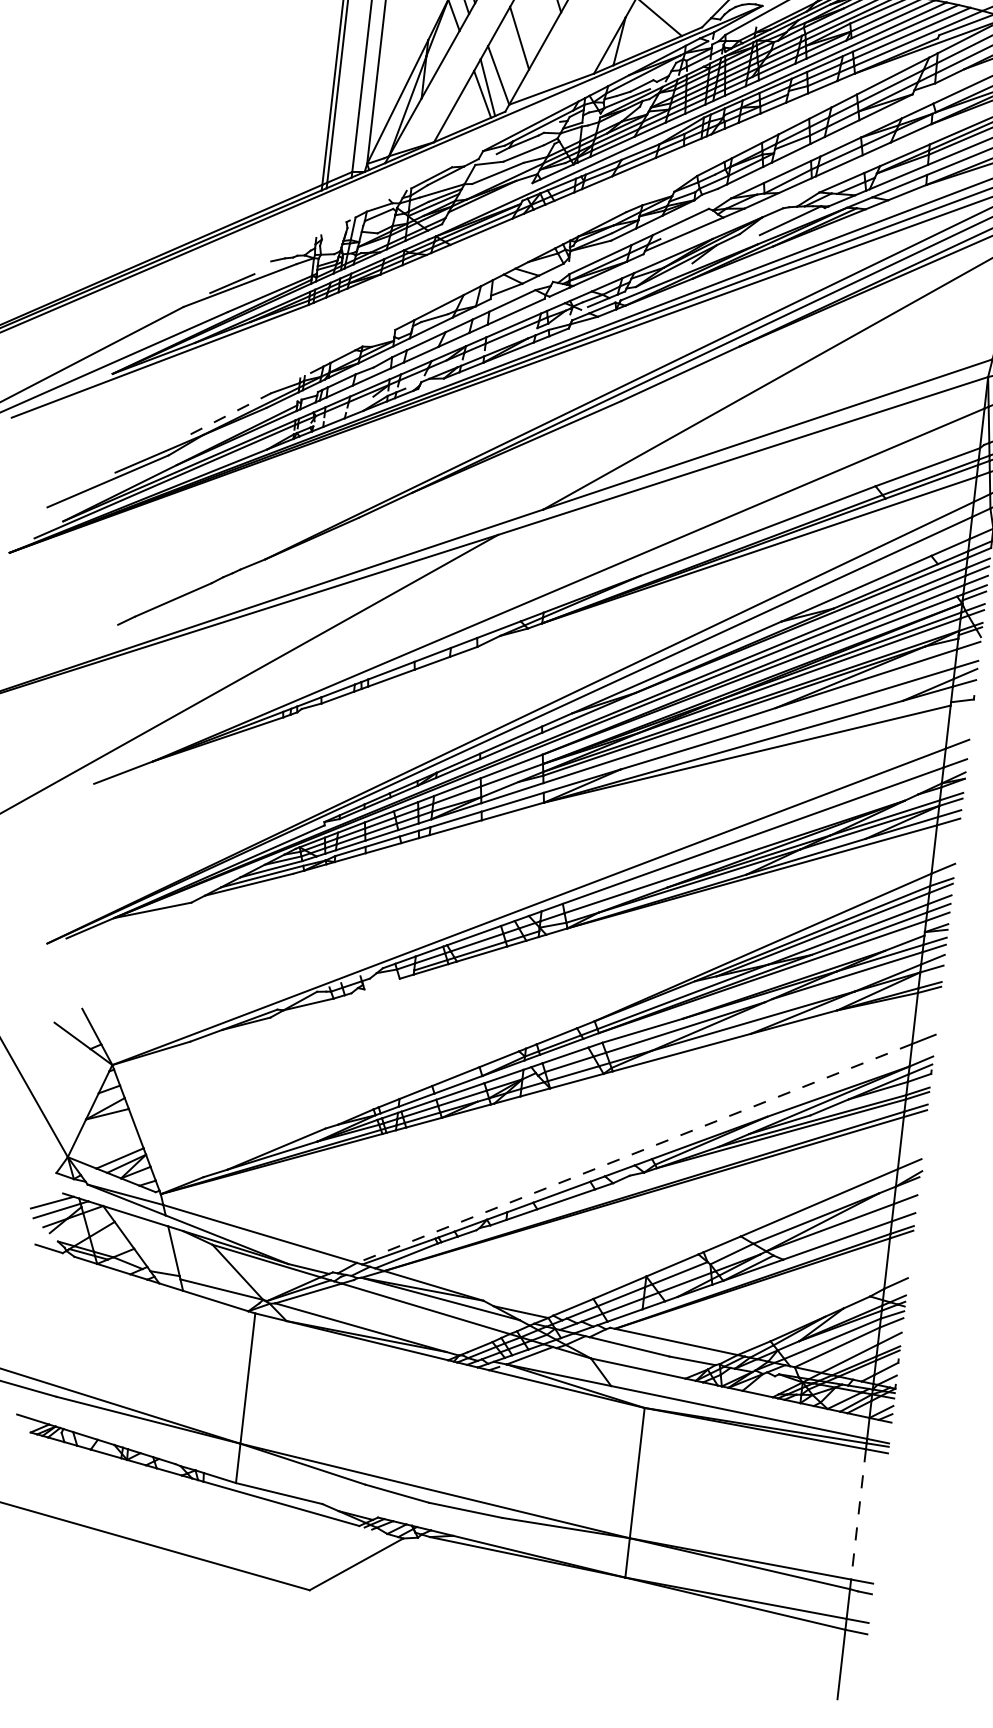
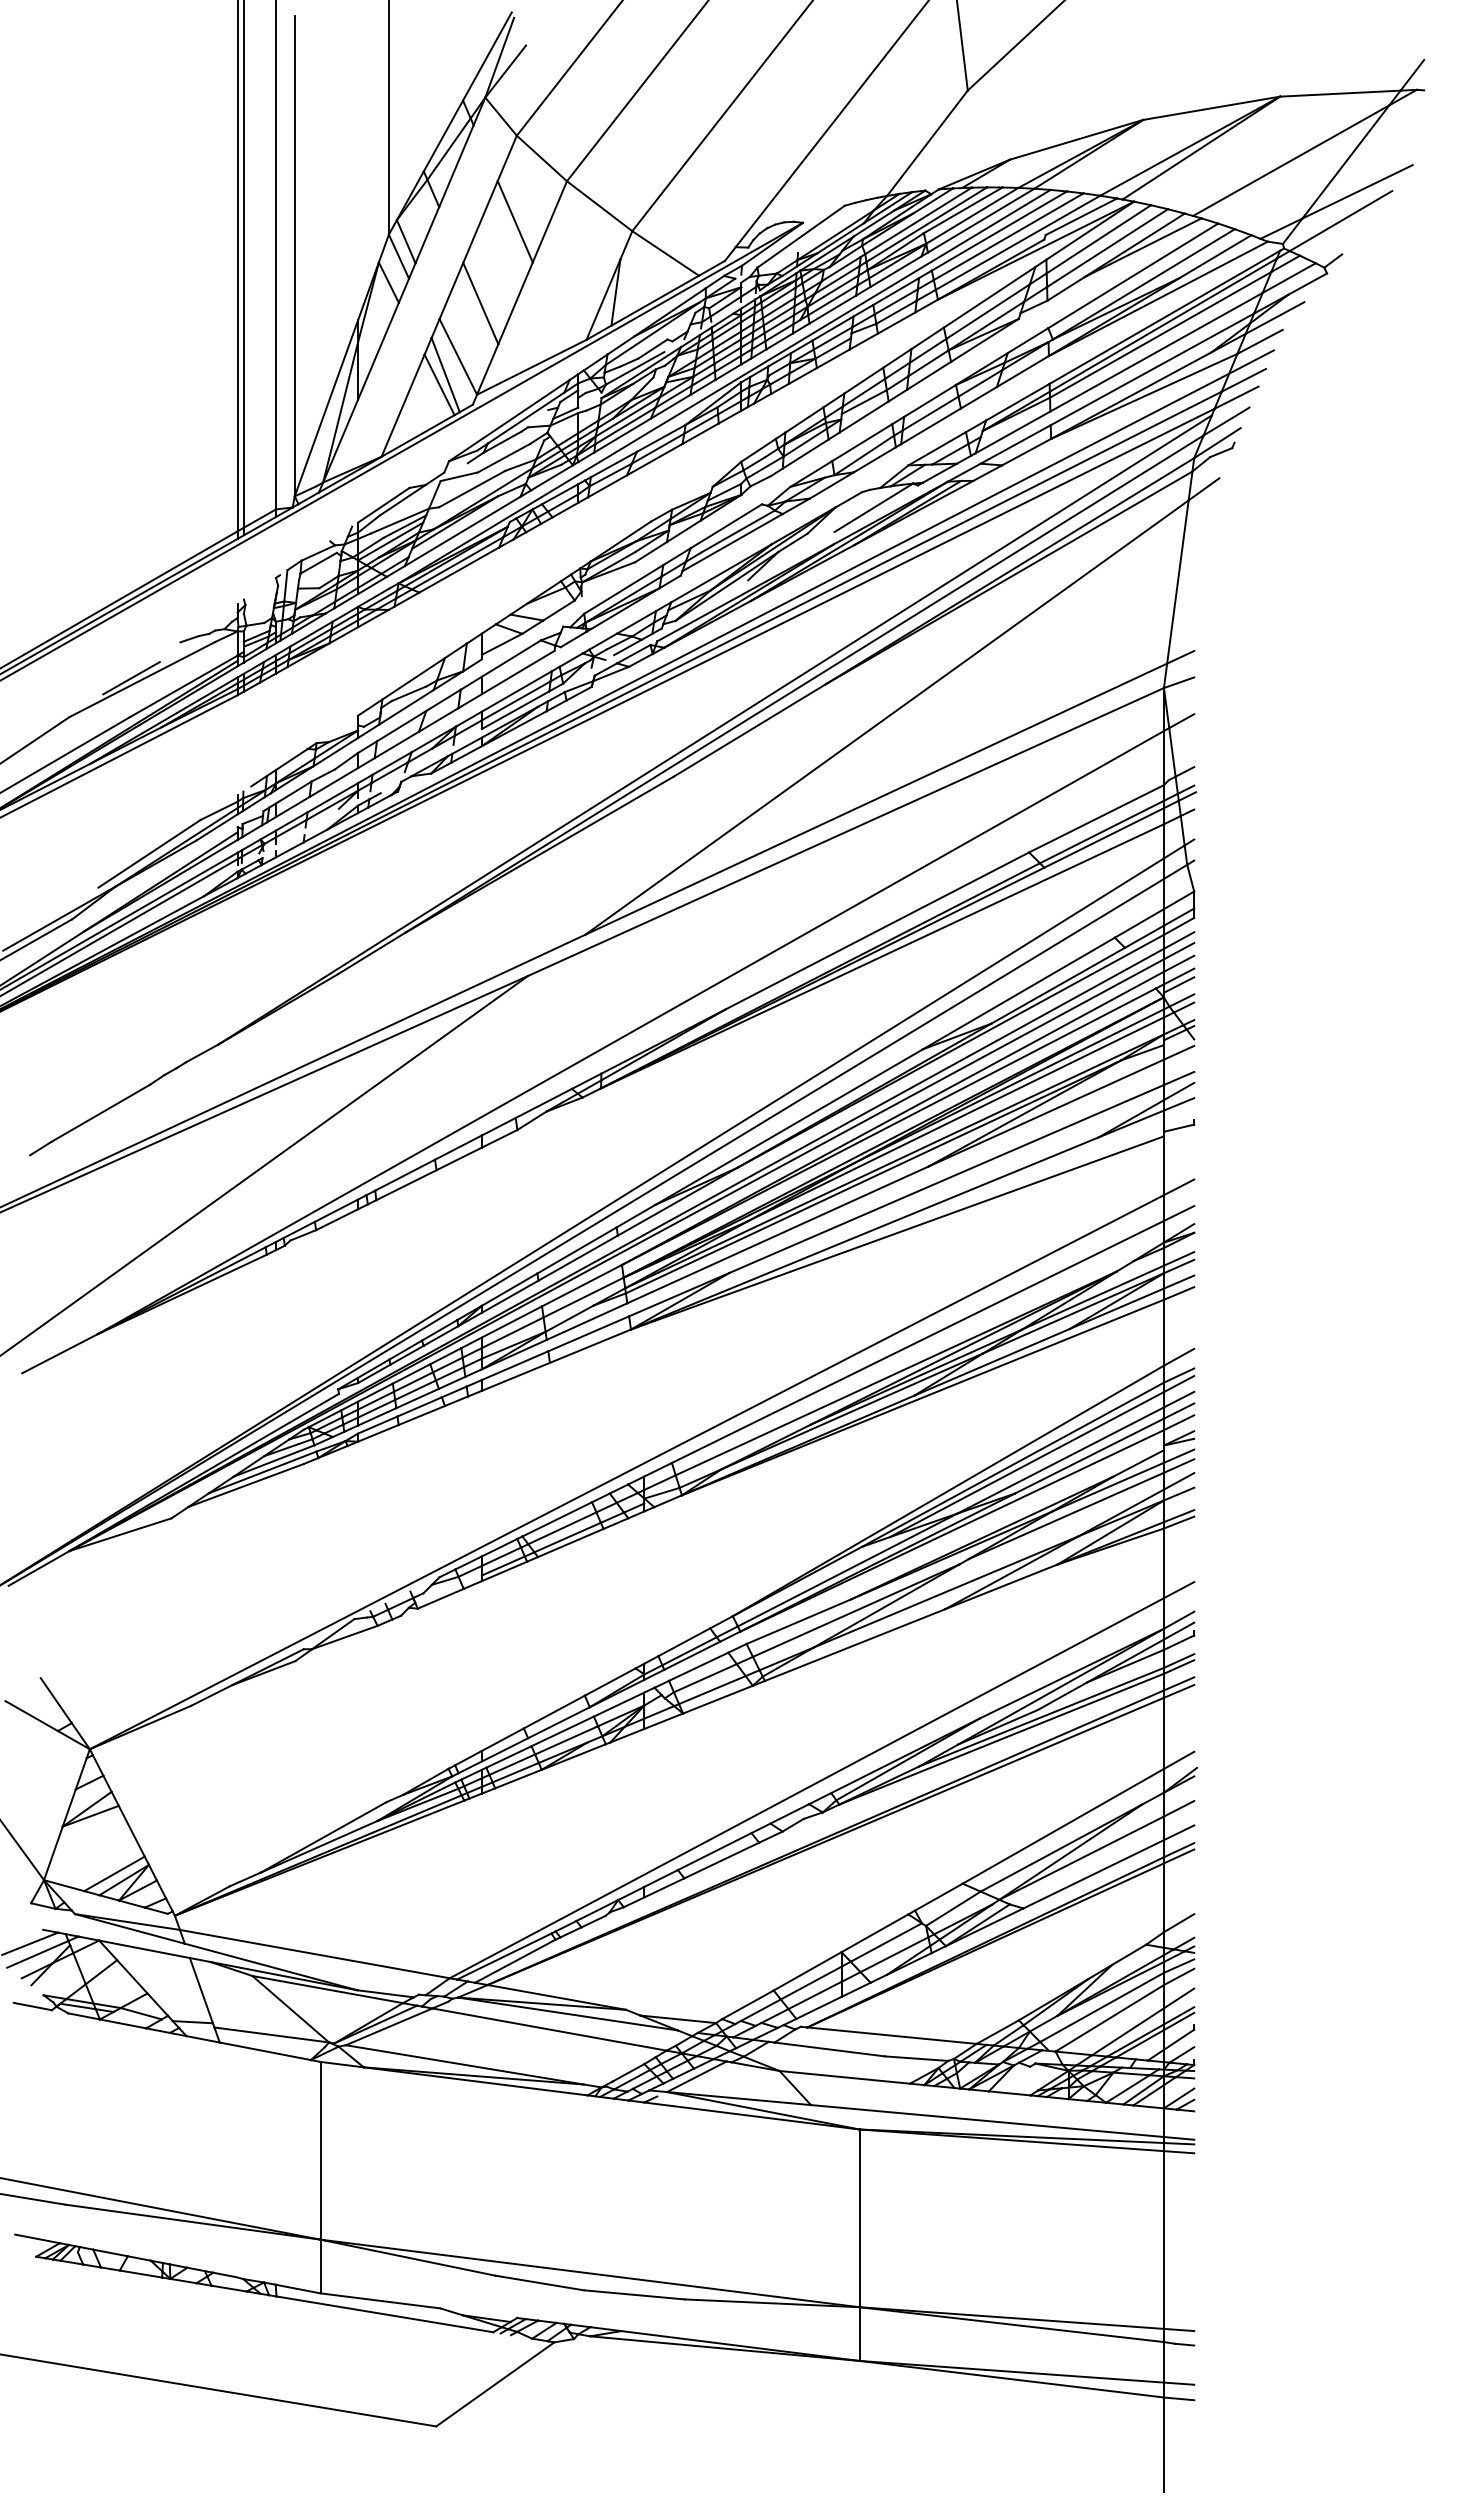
line: (487, 203) -> (462, 531), added
line: (688, 226) -> (737, 531), added
line: (511, 339) -> (515, 710), added
line: (231, 413) -> (150, 853), dashed -> solid
line: (381, 983) -> (440, 1598), added
line: (634, 1153) -> (806, 1788), dashed -> solid
line: (858, 1514) -> (1163, 2240), dashed -> solid

